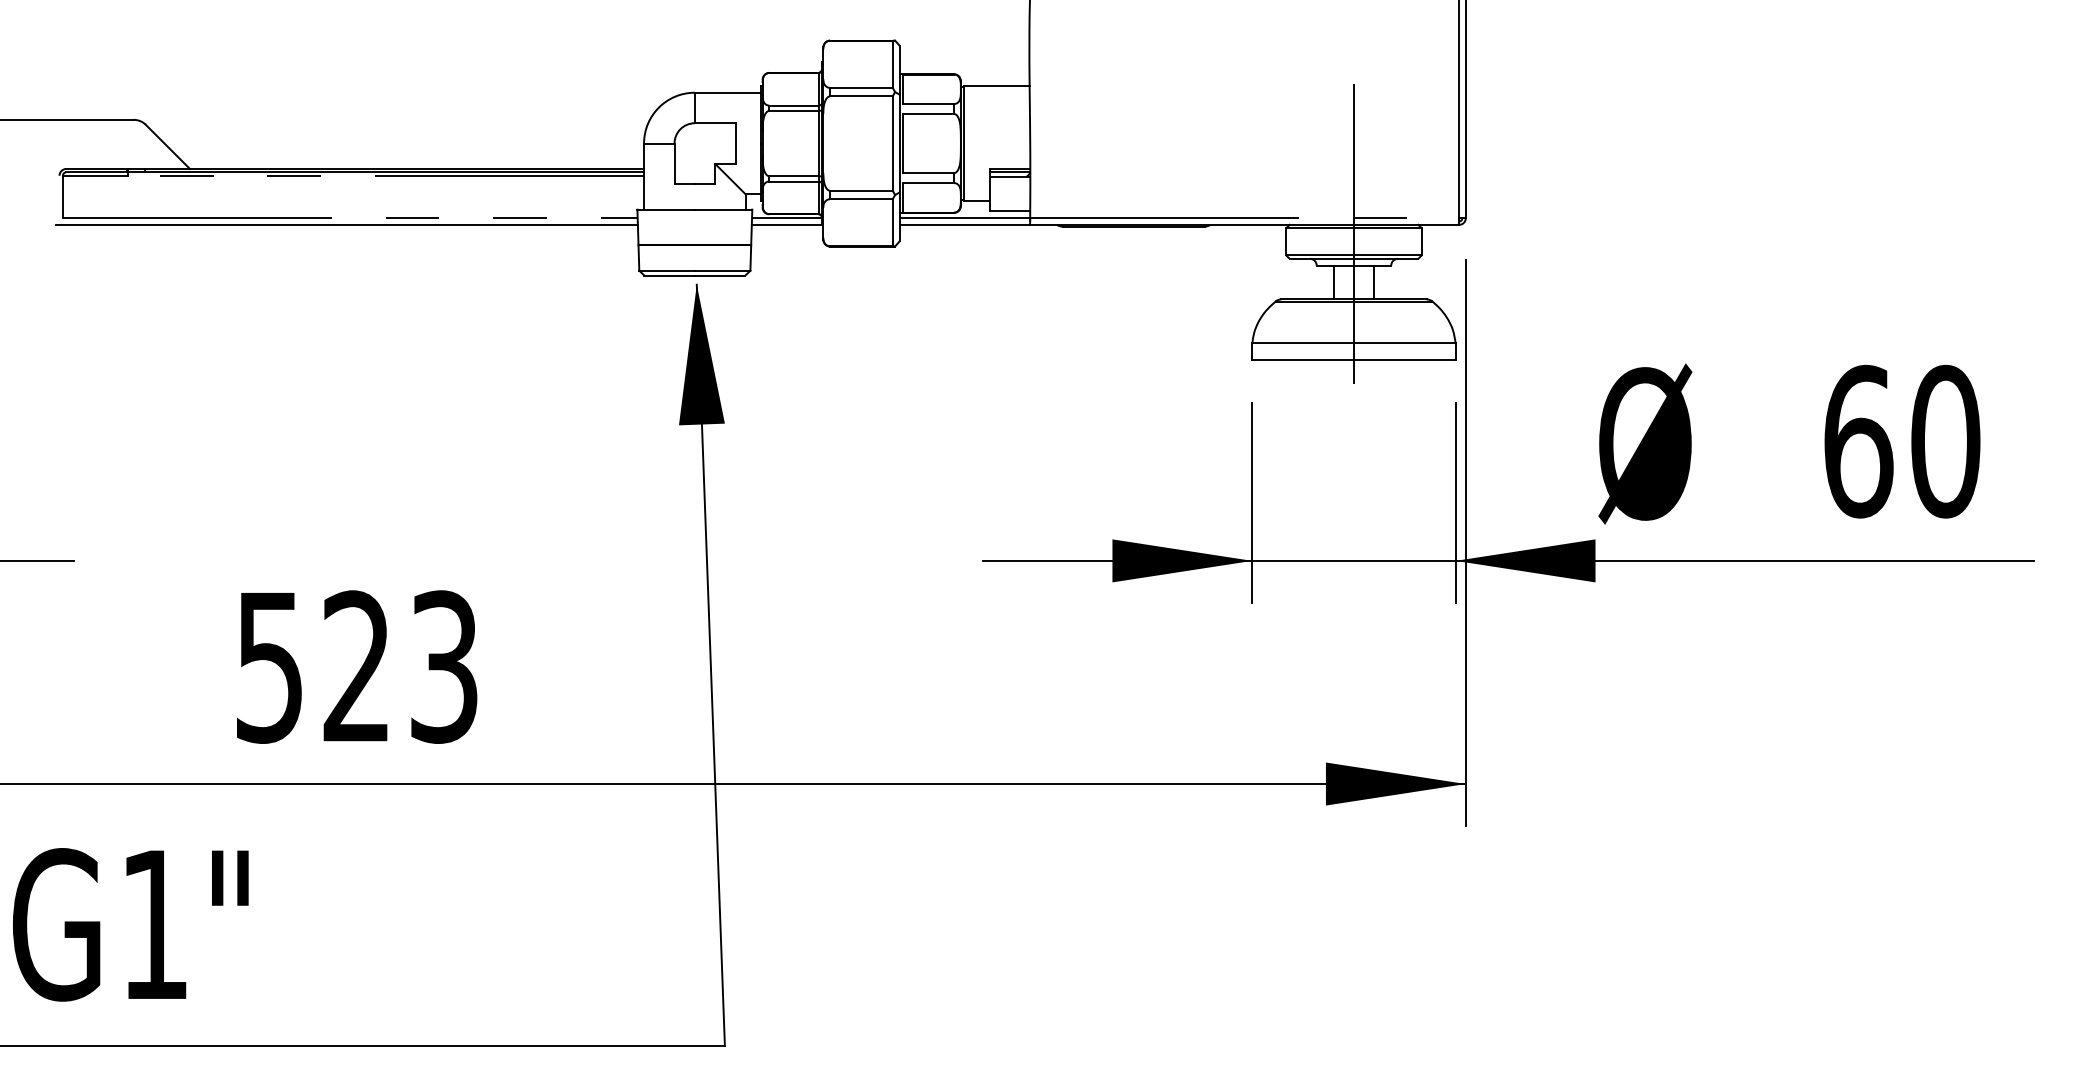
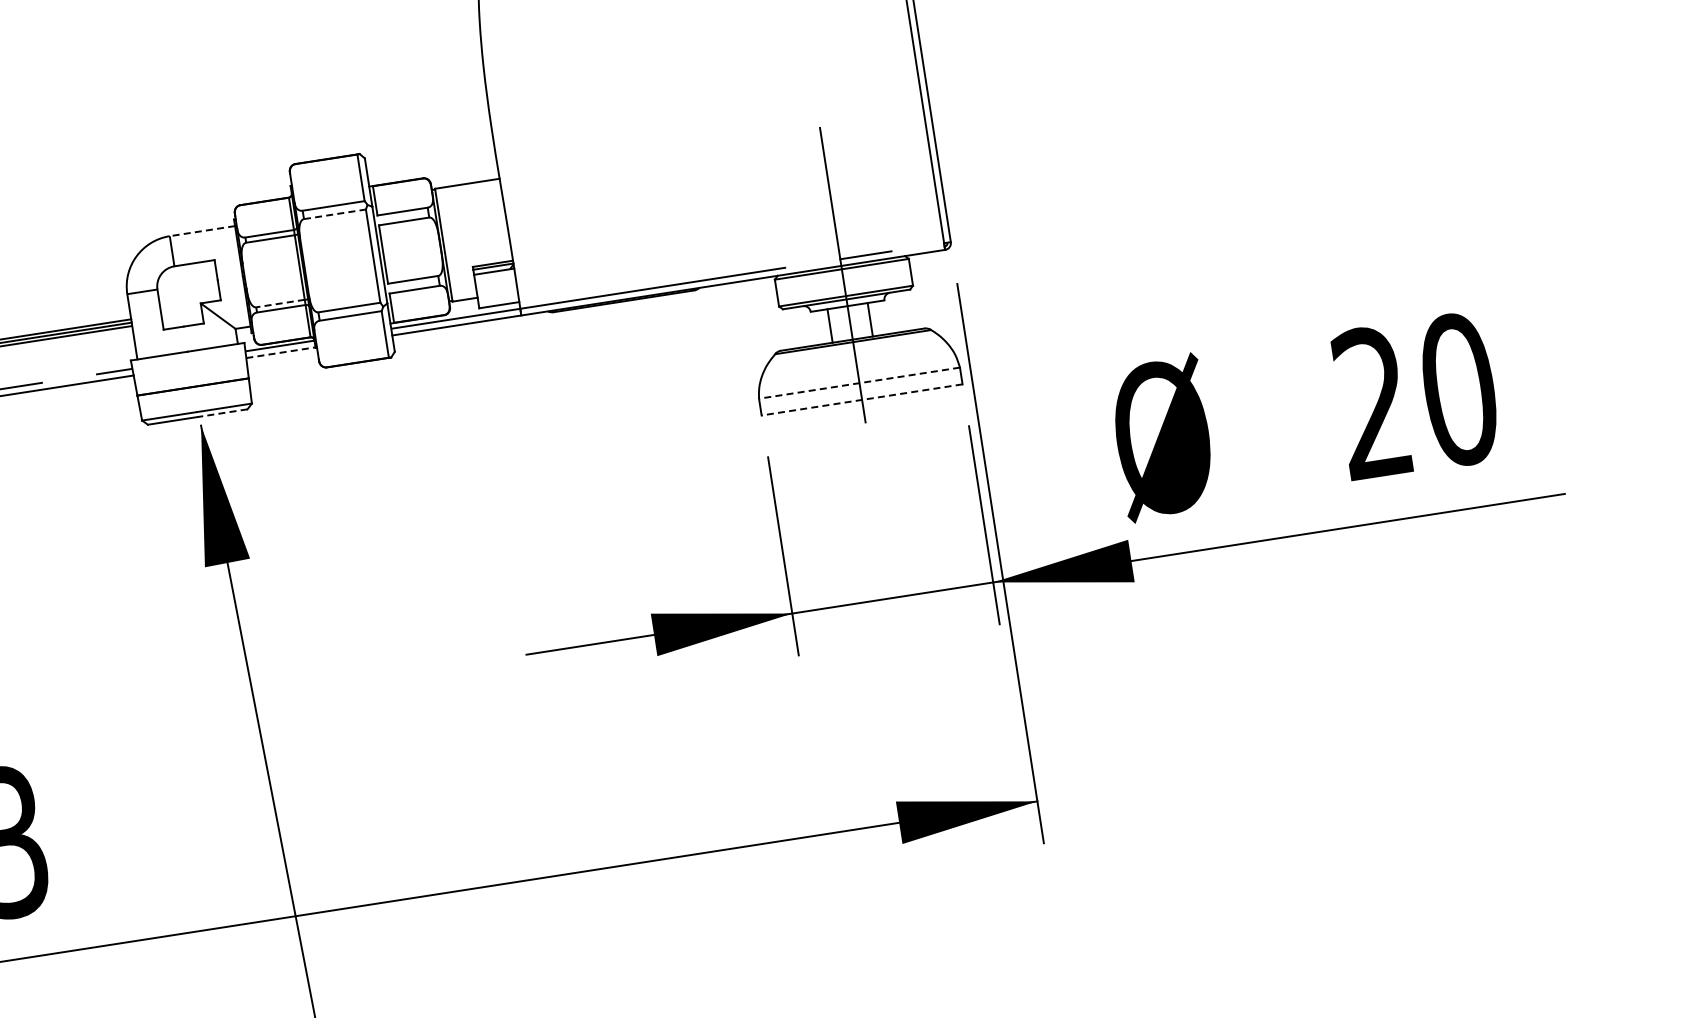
line: (727, 92) -> (201, 230), solid -> dashed
line: (861, 96) -> (335, 214), solid -> dashed
line: (793, 176) -> (280, 303), solid -> dashed
line: (787, 224) -> (281, 352), solid -> dashed
line: (719, 275) -> (222, 413), solid -> dashed
line: (1353, 343) -> (859, 383), solid -> dashed
line: (1353, 360) -> (861, 400), solid -> dashed
text: (1858, 441) -> (1373, 402), 60 -> 20

